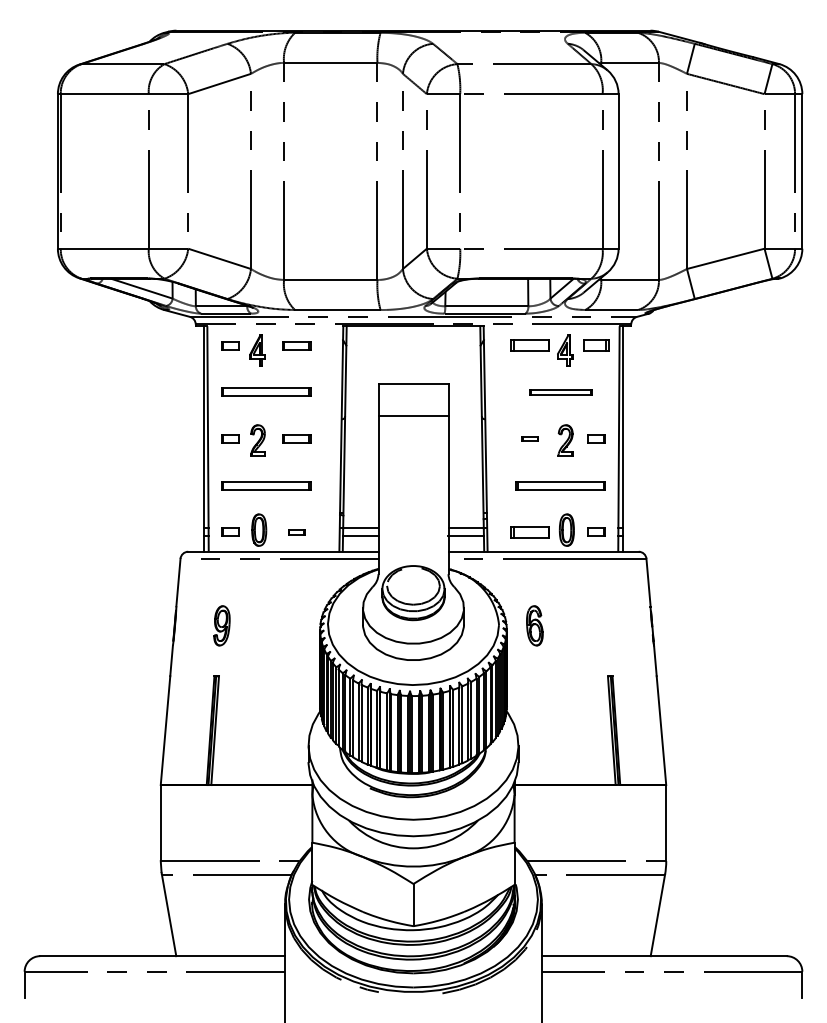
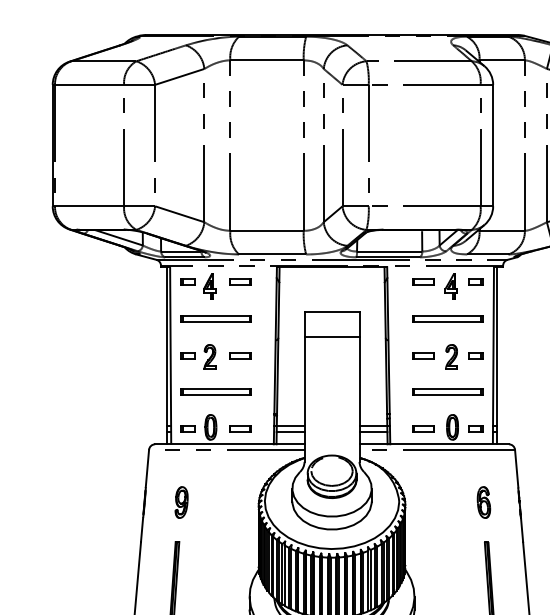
part: (529, 345) -> (423, 282), size x0.71
part: (596, 345) -> (475, 282), size x0.71
part: (560, 391) -> (447, 318), size x1.43
part: (529, 438) -> (423, 355), size x1.67
part: (296, 531) -> (240, 428), size x1.67
part: (529, 531) -> (423, 428), size x0.71
part: (534, 625) -> (483, 502), moved

